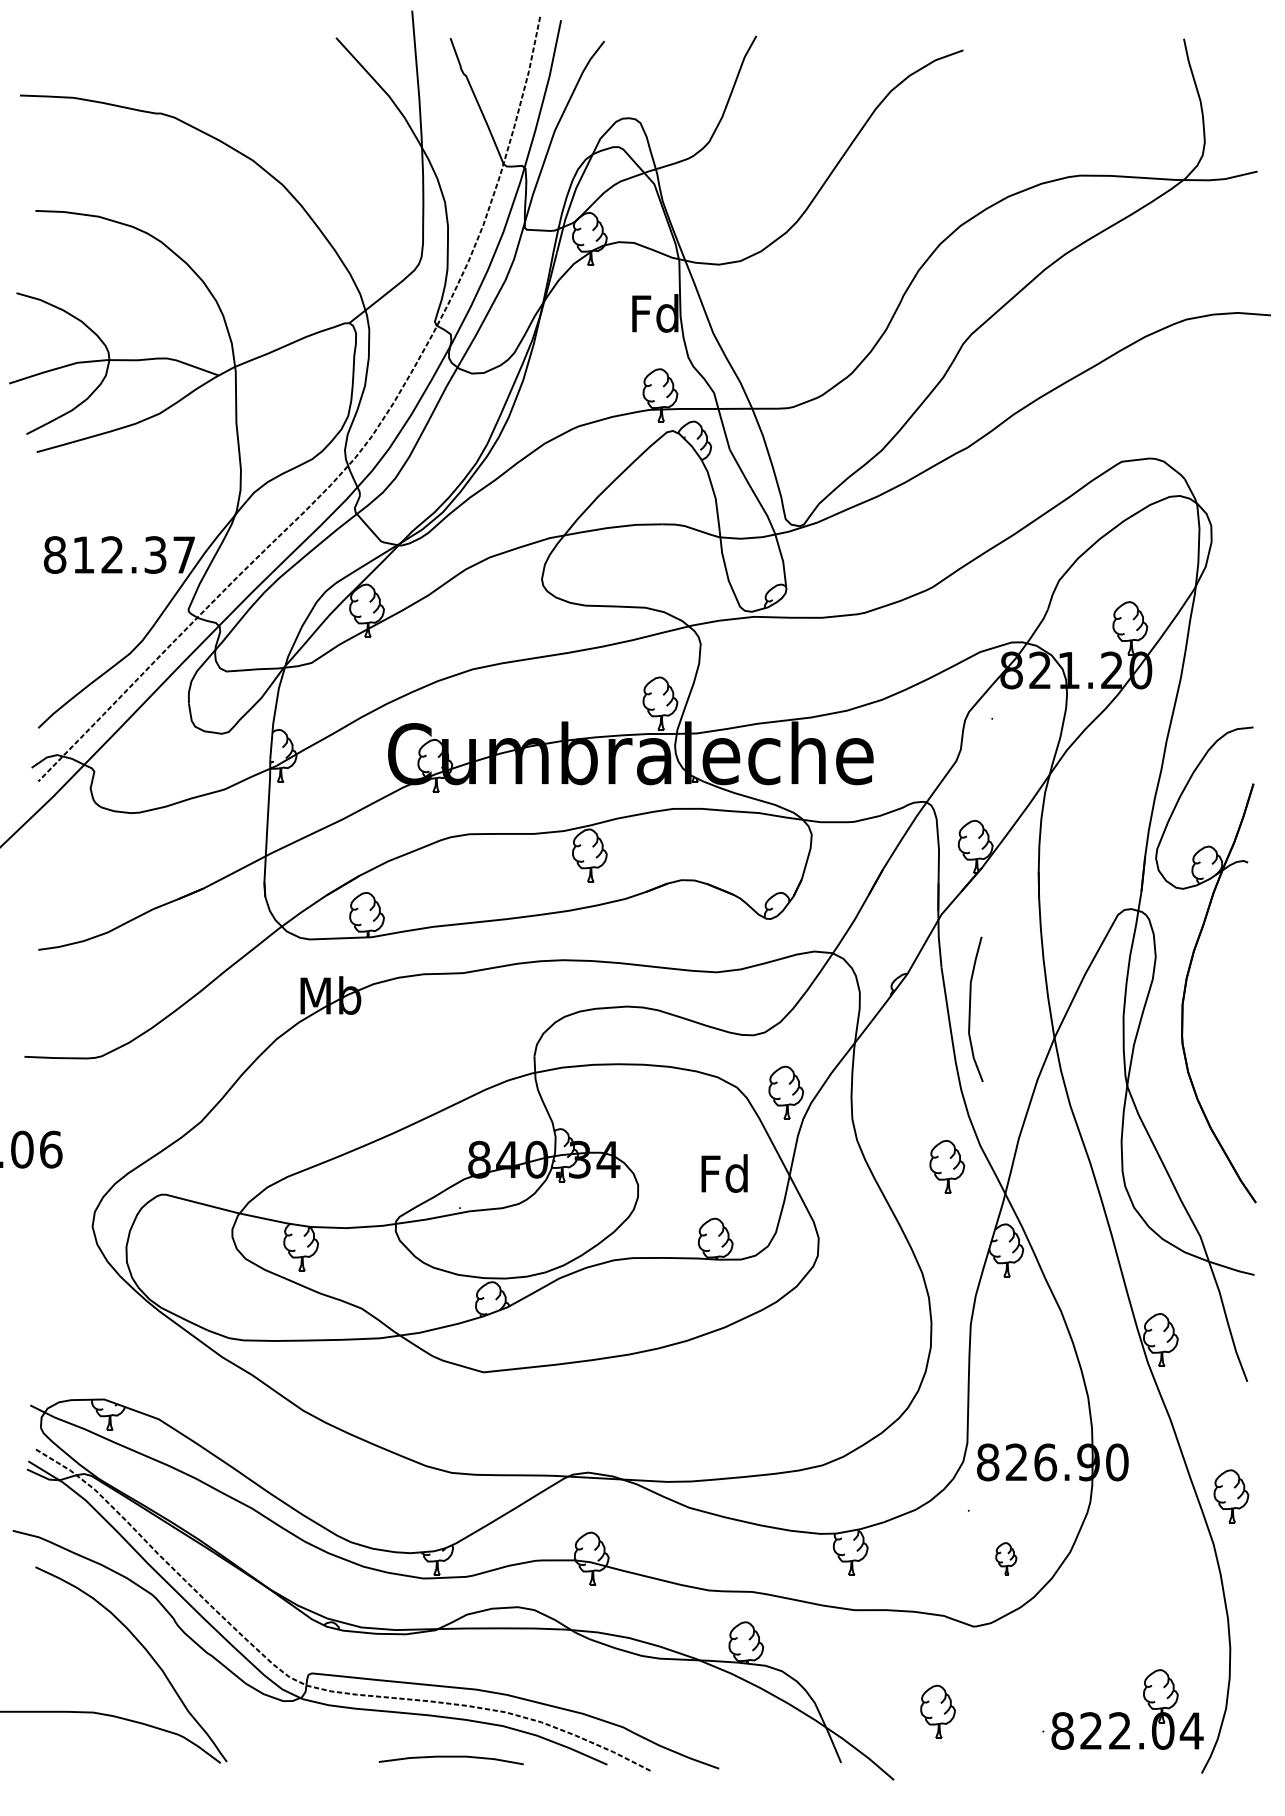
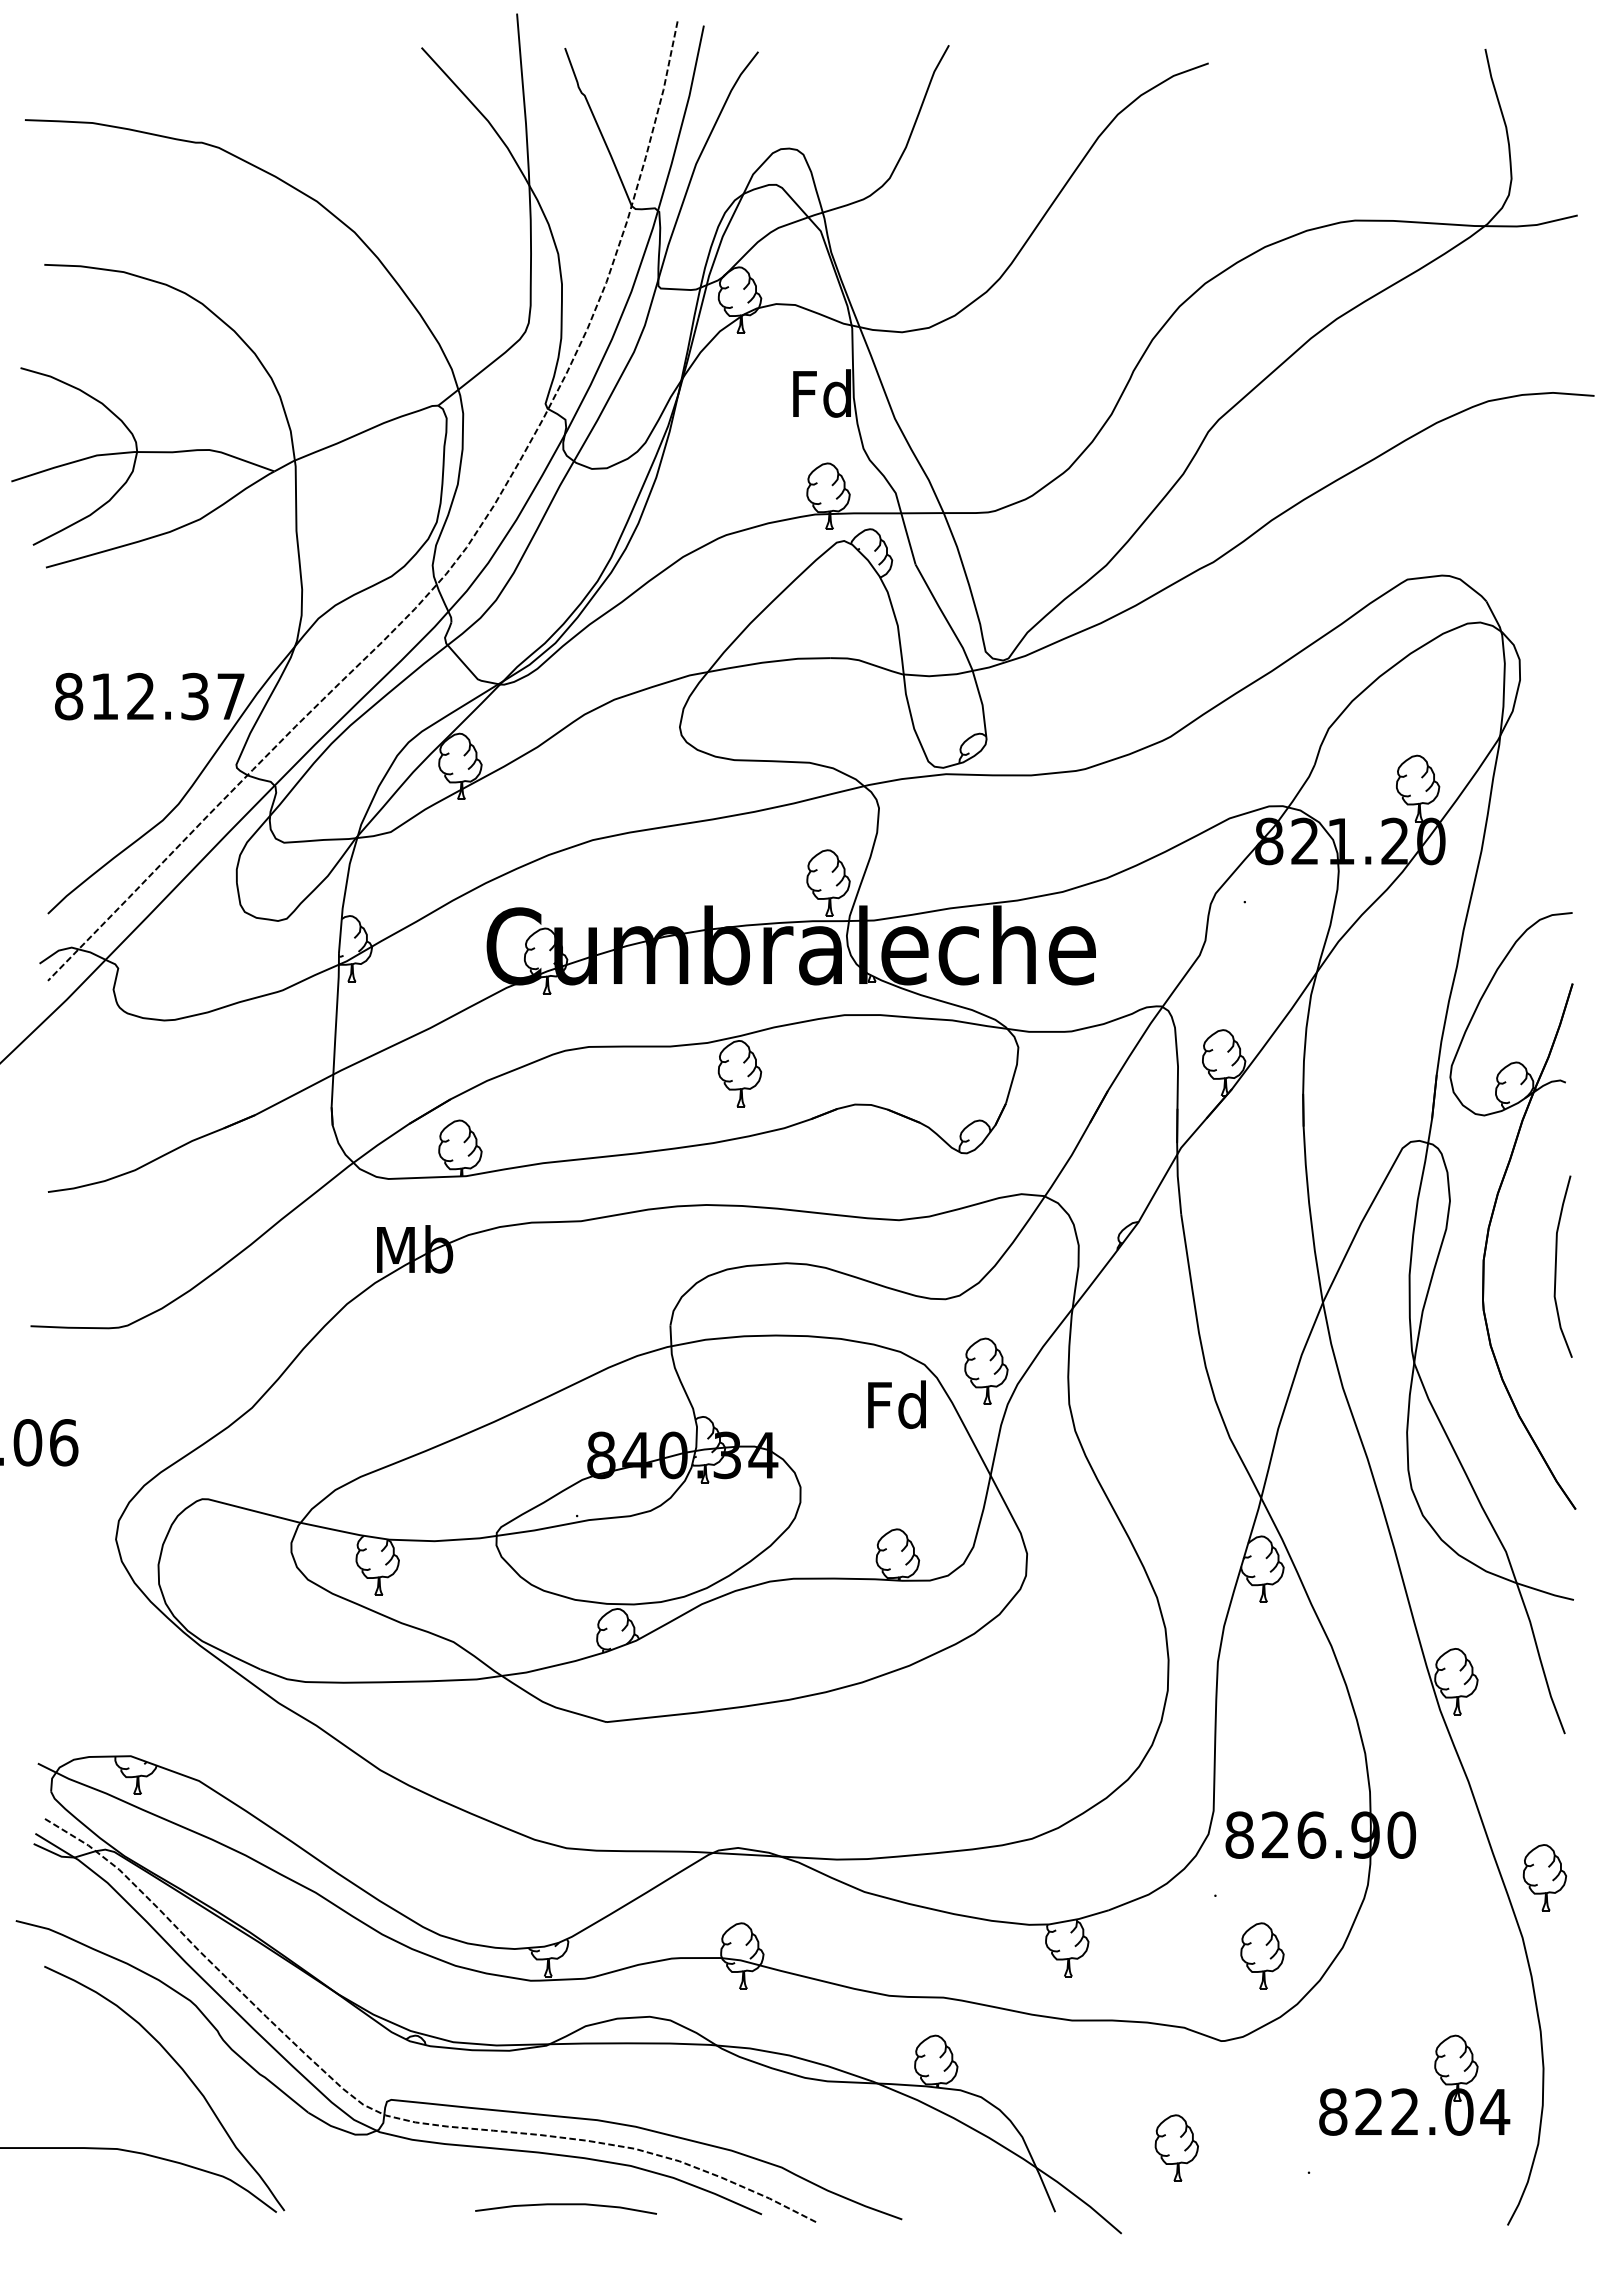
curve: (970, 1009) -> (1556, 1266), moved
part: (947, 1166) -> (1188, 1463), removed
text: (724, 1173) -> (896, 1404), moved
part: (1006, 1558) -> (1262, 1955), size x1.67
part: (1124, 1712) -> (1410, 2089), moved

